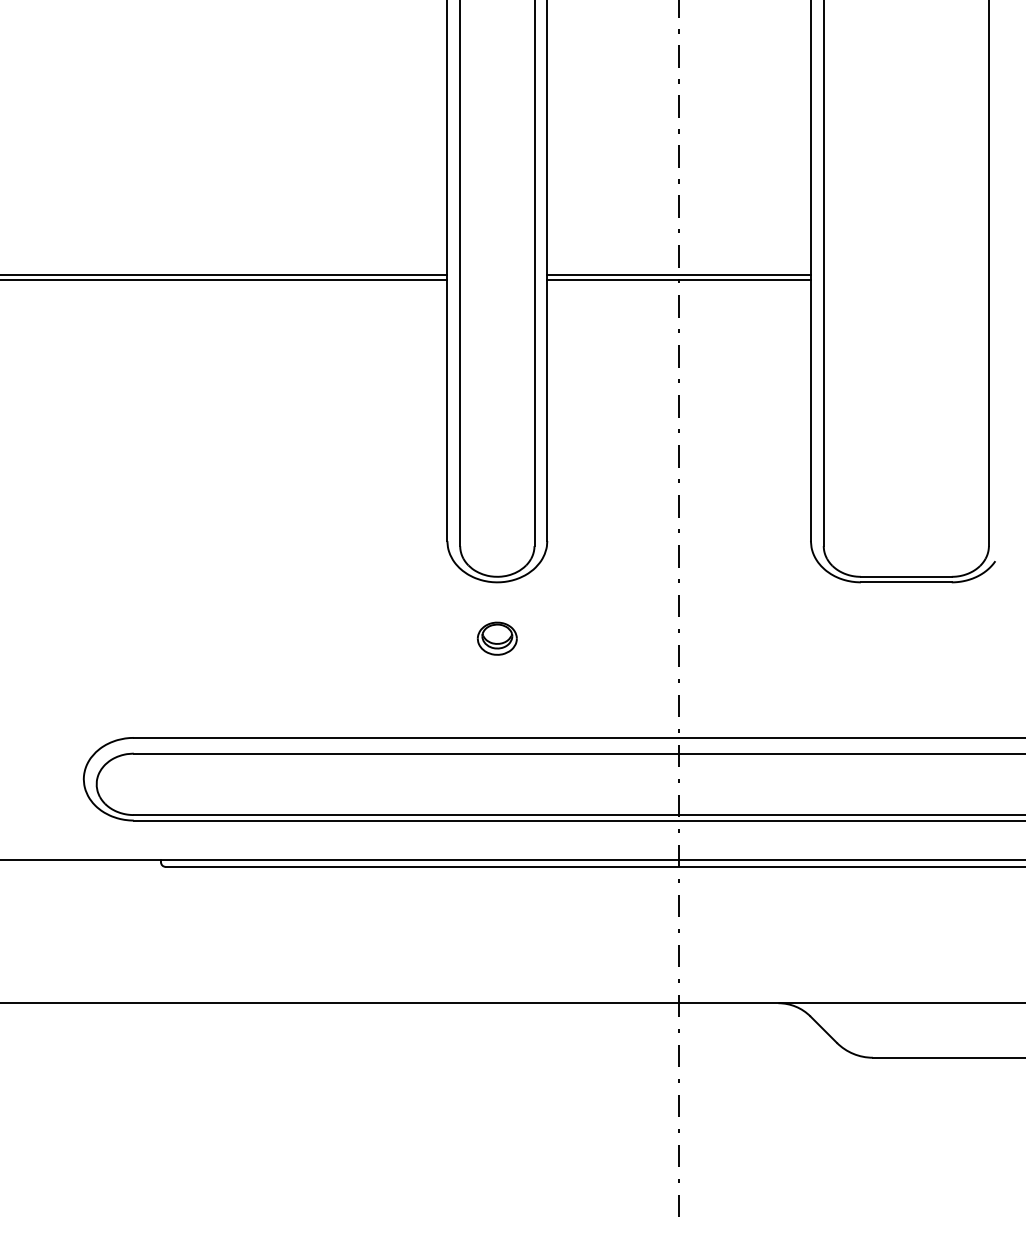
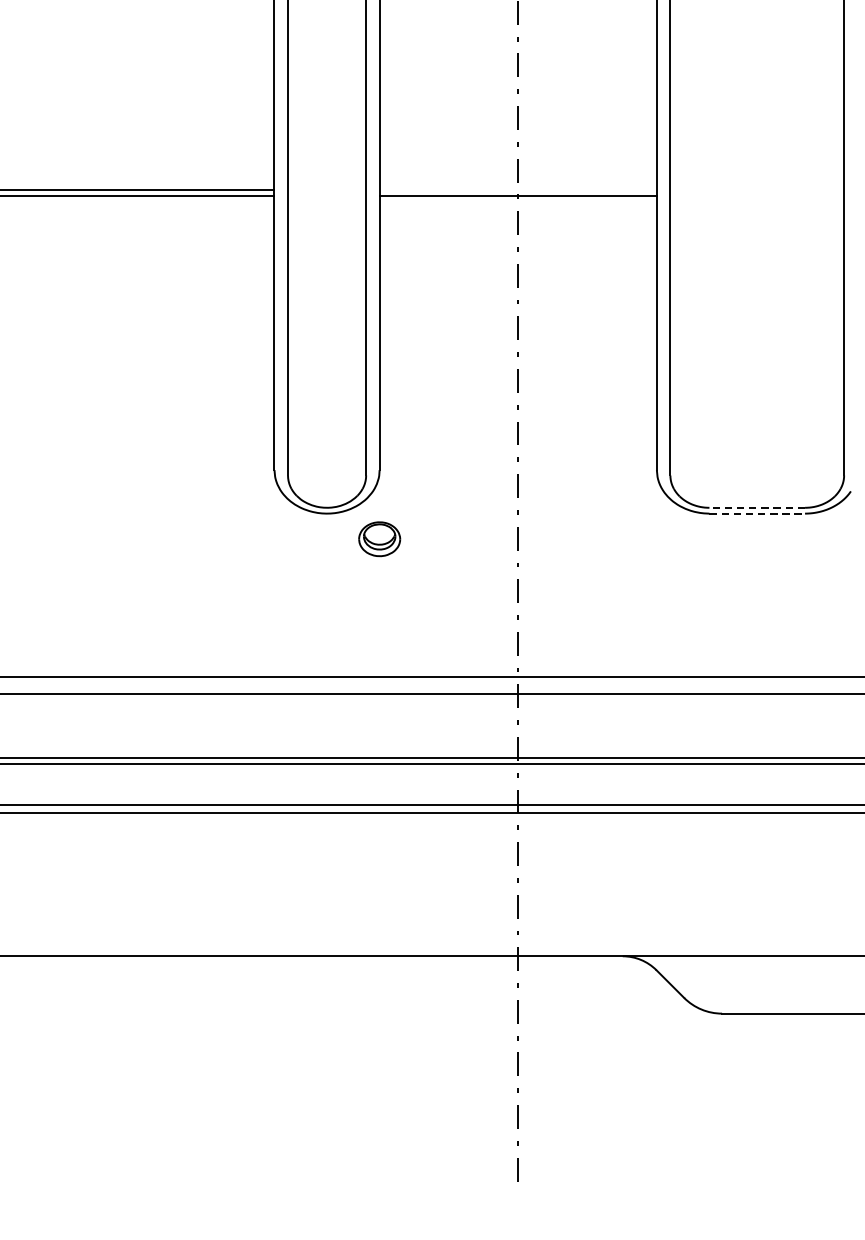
line: (678, 275) -> (517, 190), removed
line: (905, 576) -> (756, 507), solid -> dashed
line: (906, 582) -> (757, 513), solid -> dashed
part: (496, 638) -> (378, 539), moved

